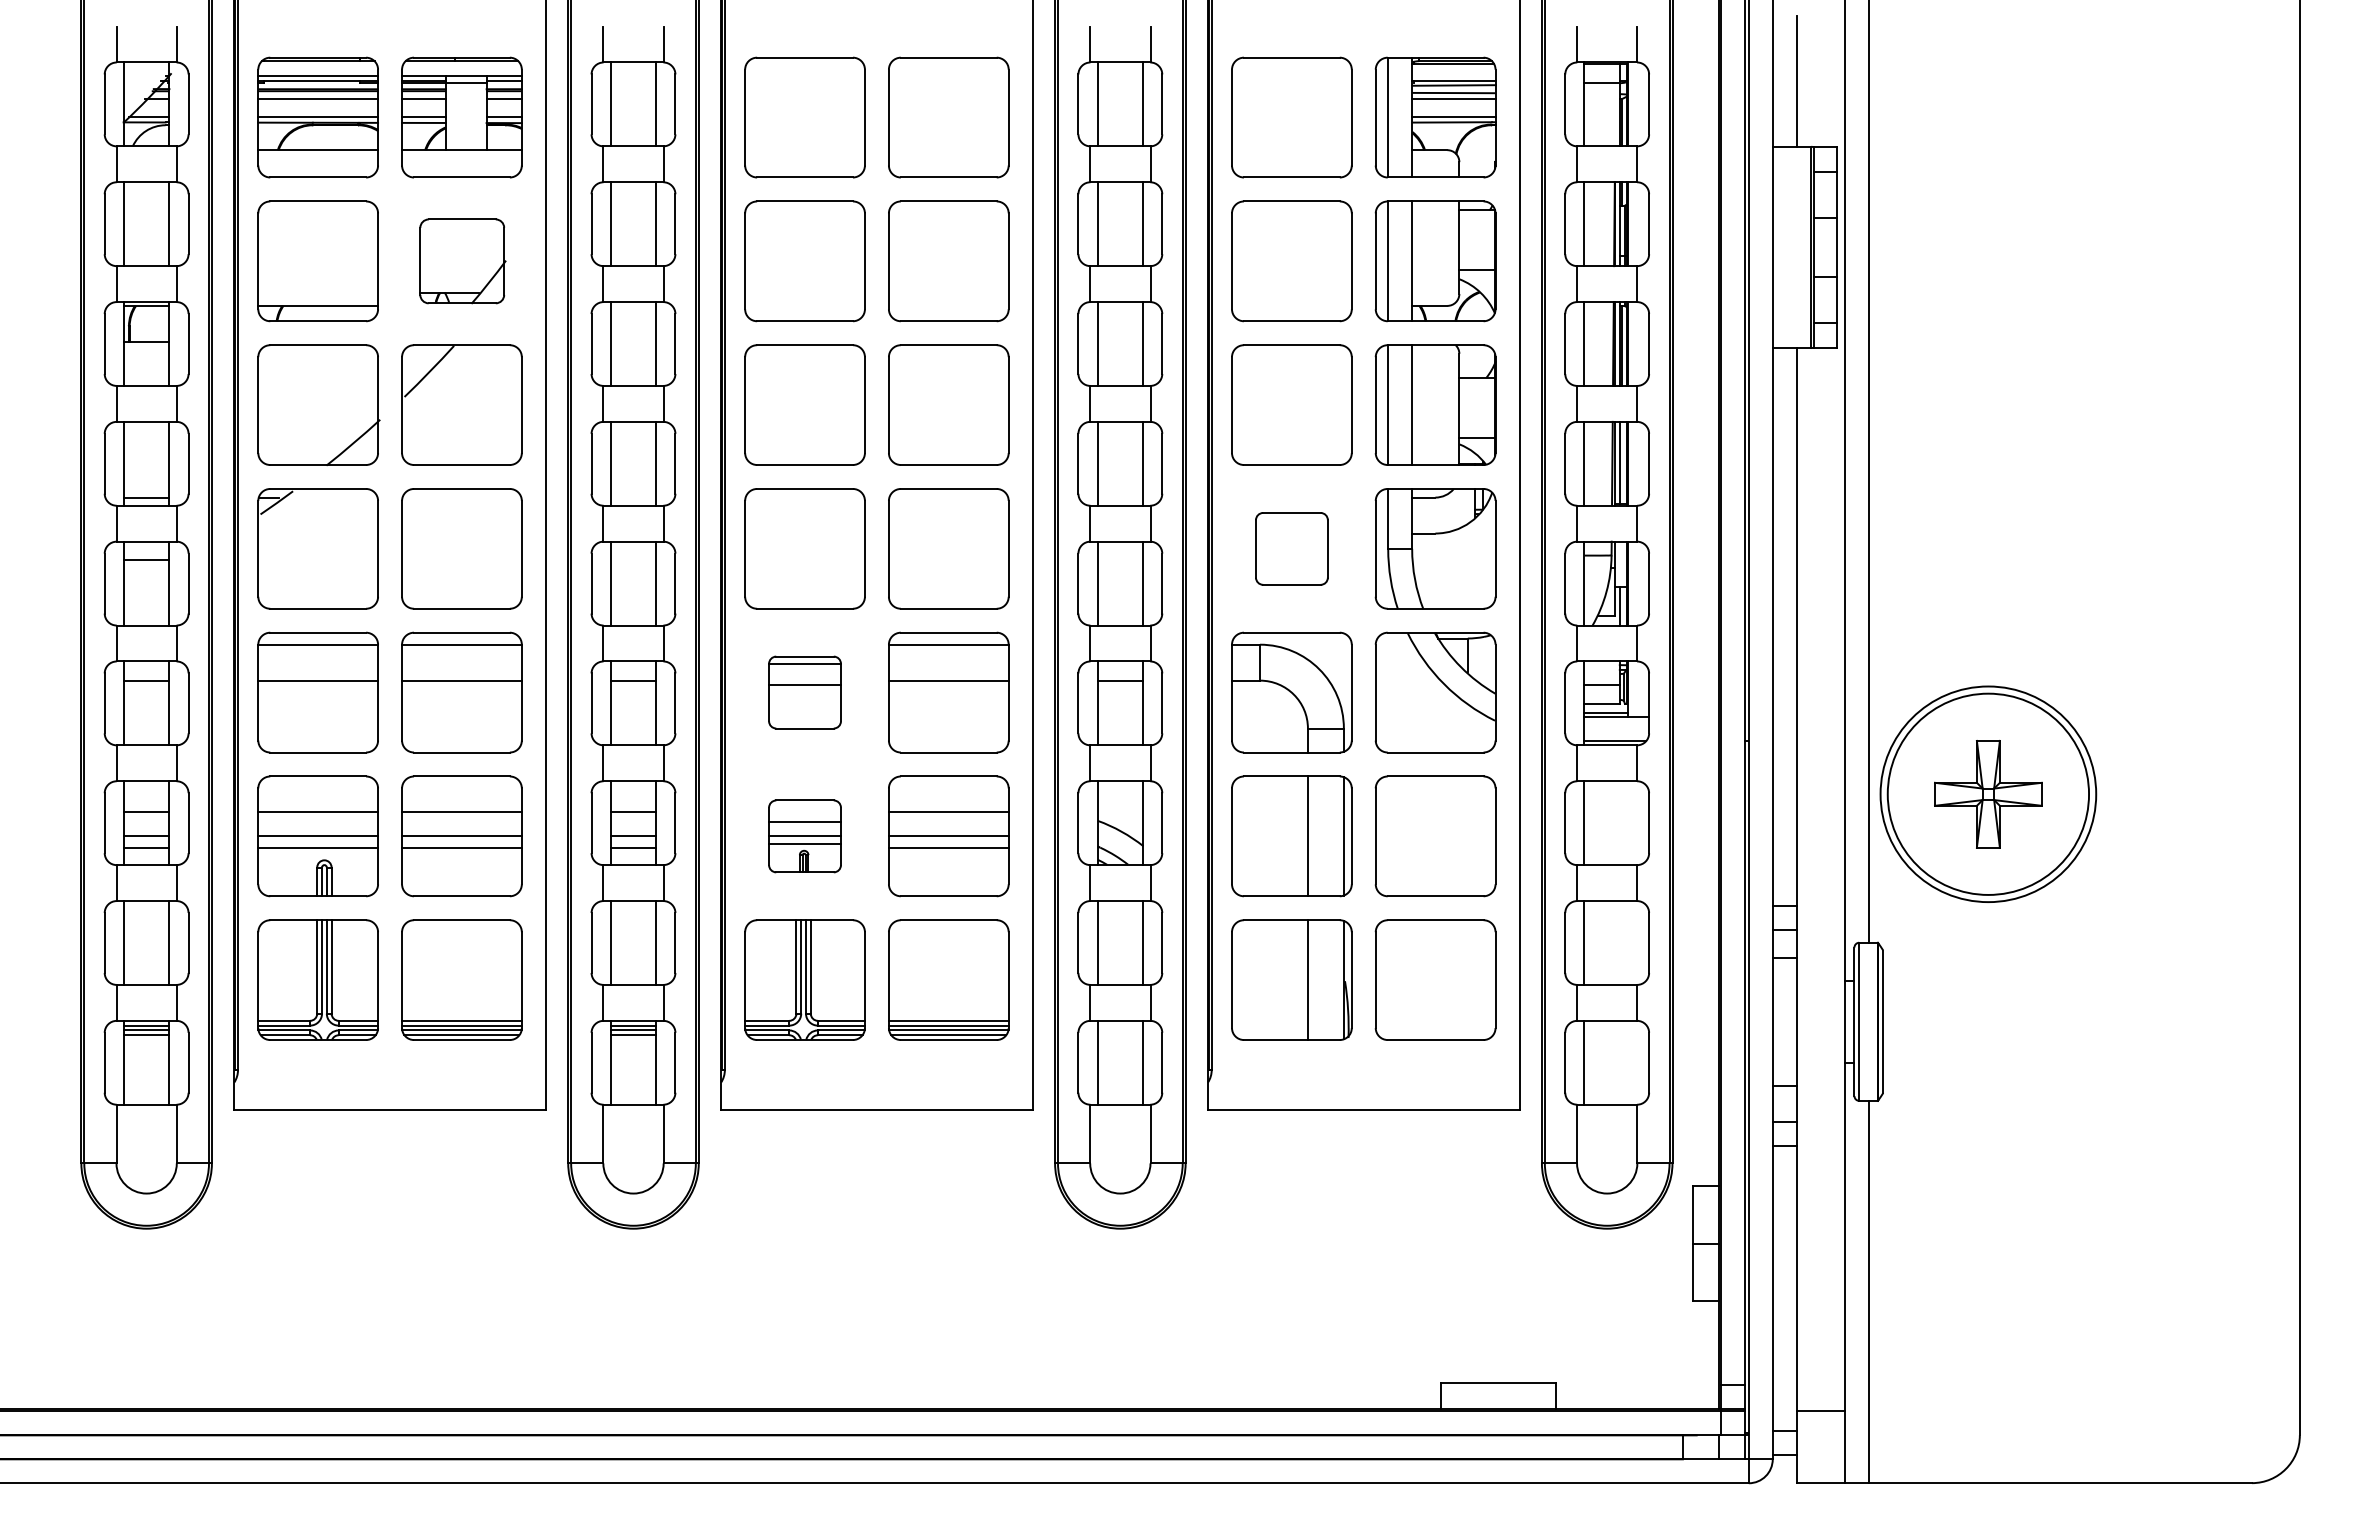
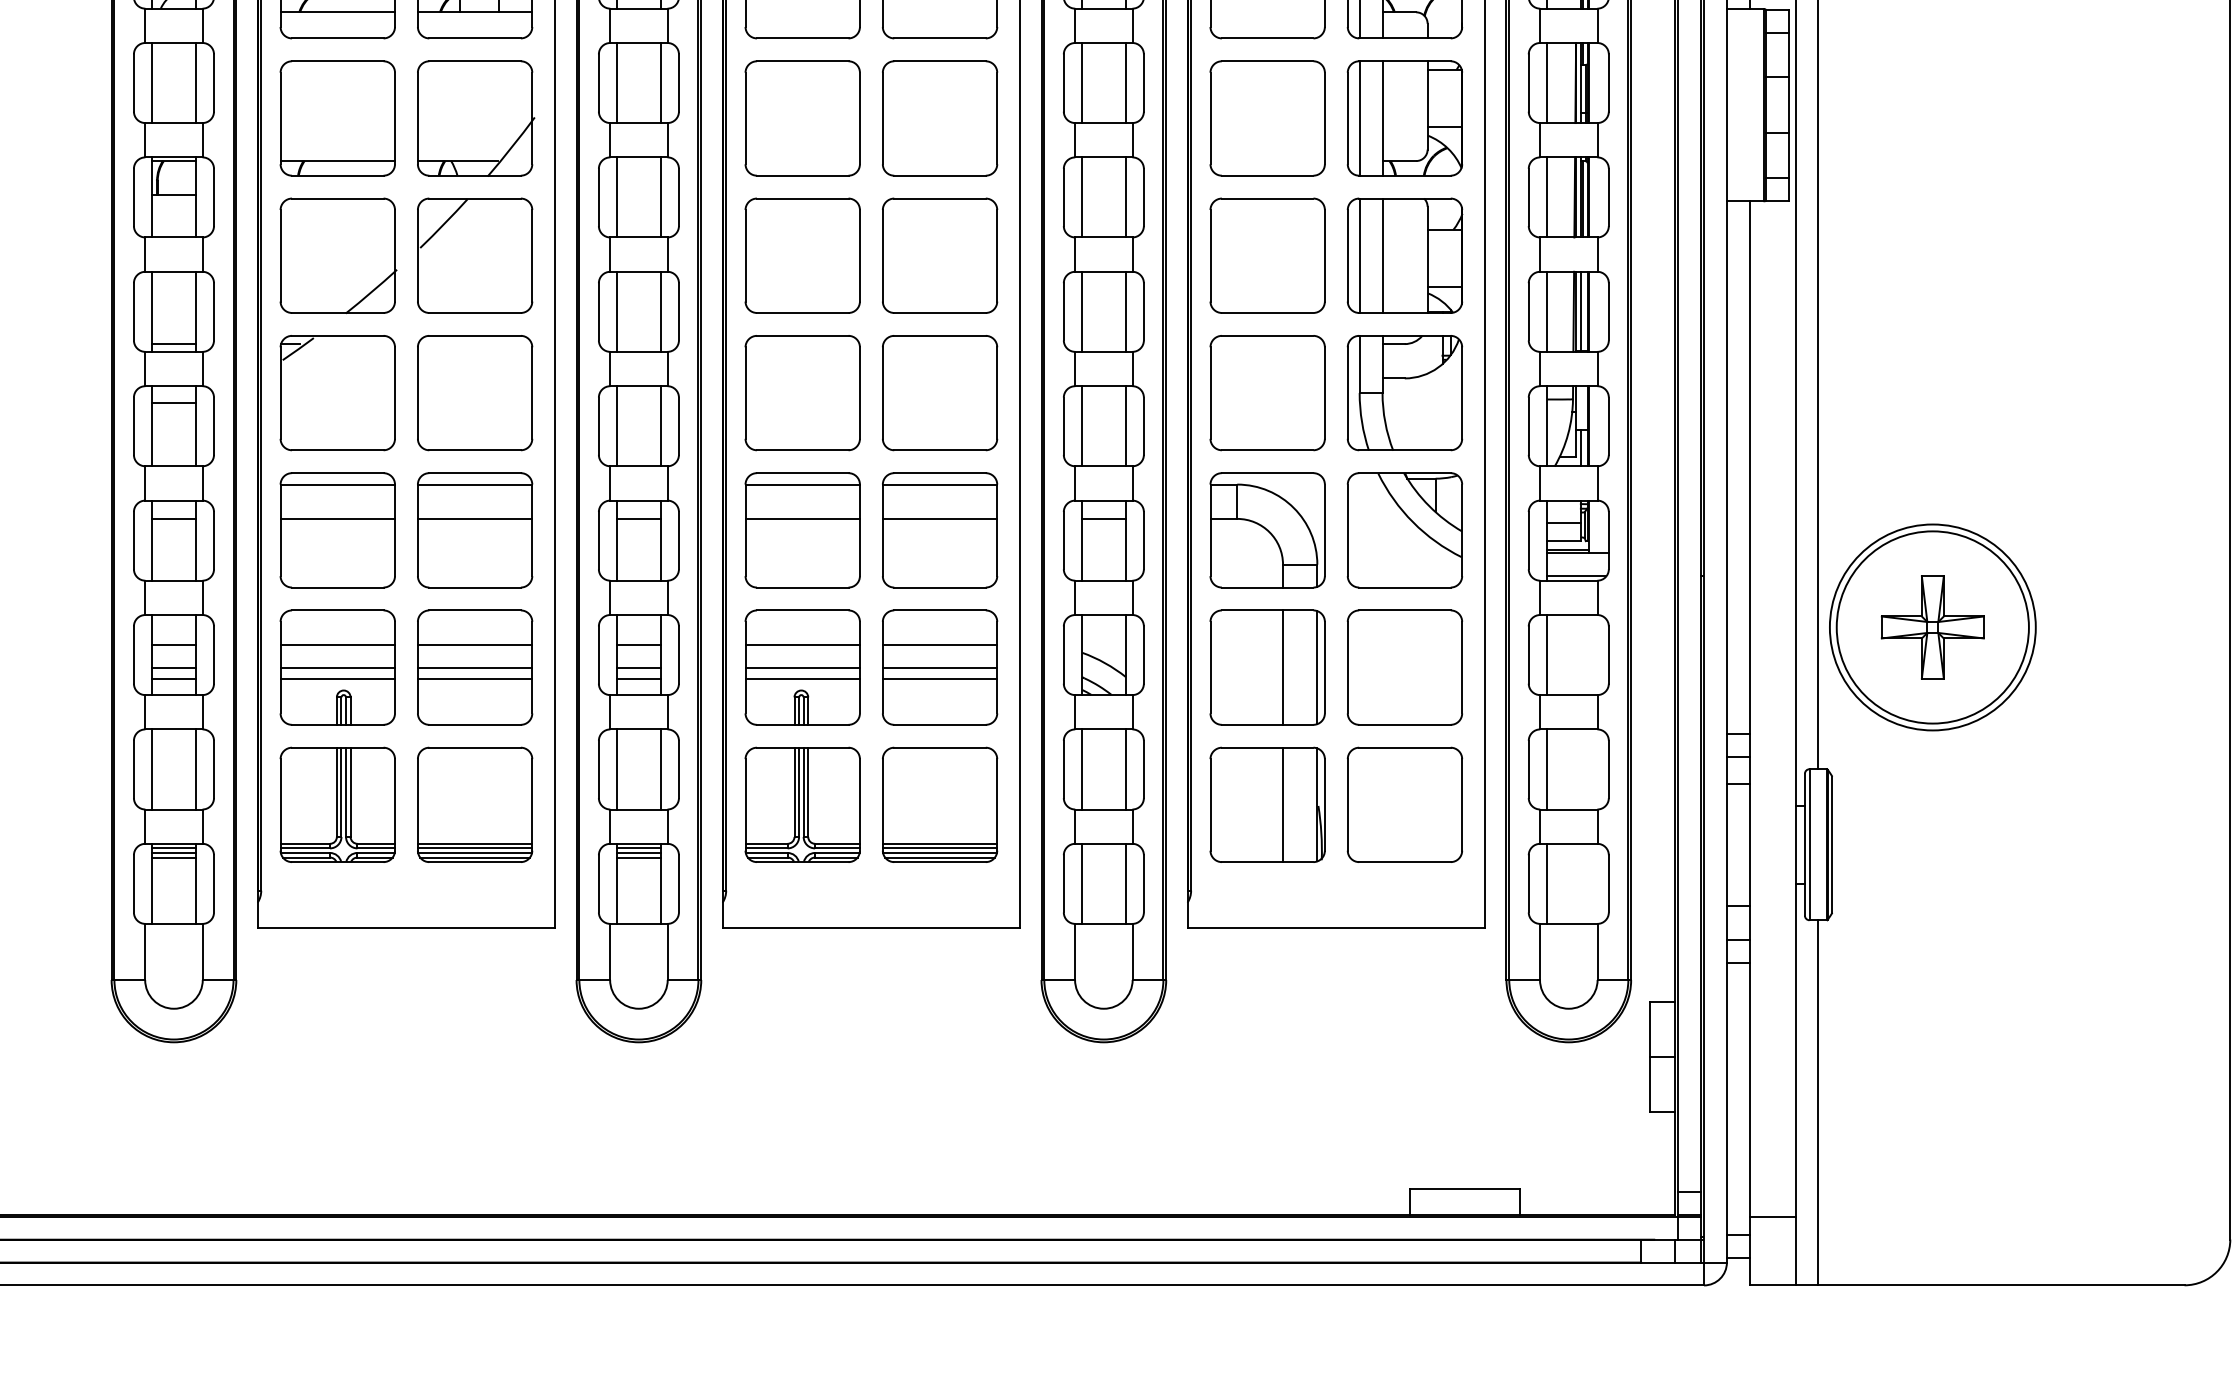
part: (462, 261) -> (475, 118), size x1.43
part: (1291, 548) -> (1267, 392), size x1.67
part: (804, 692) -> (802, 530), size x1.67
part: (804, 836) -> (802, 667), size x1.67

